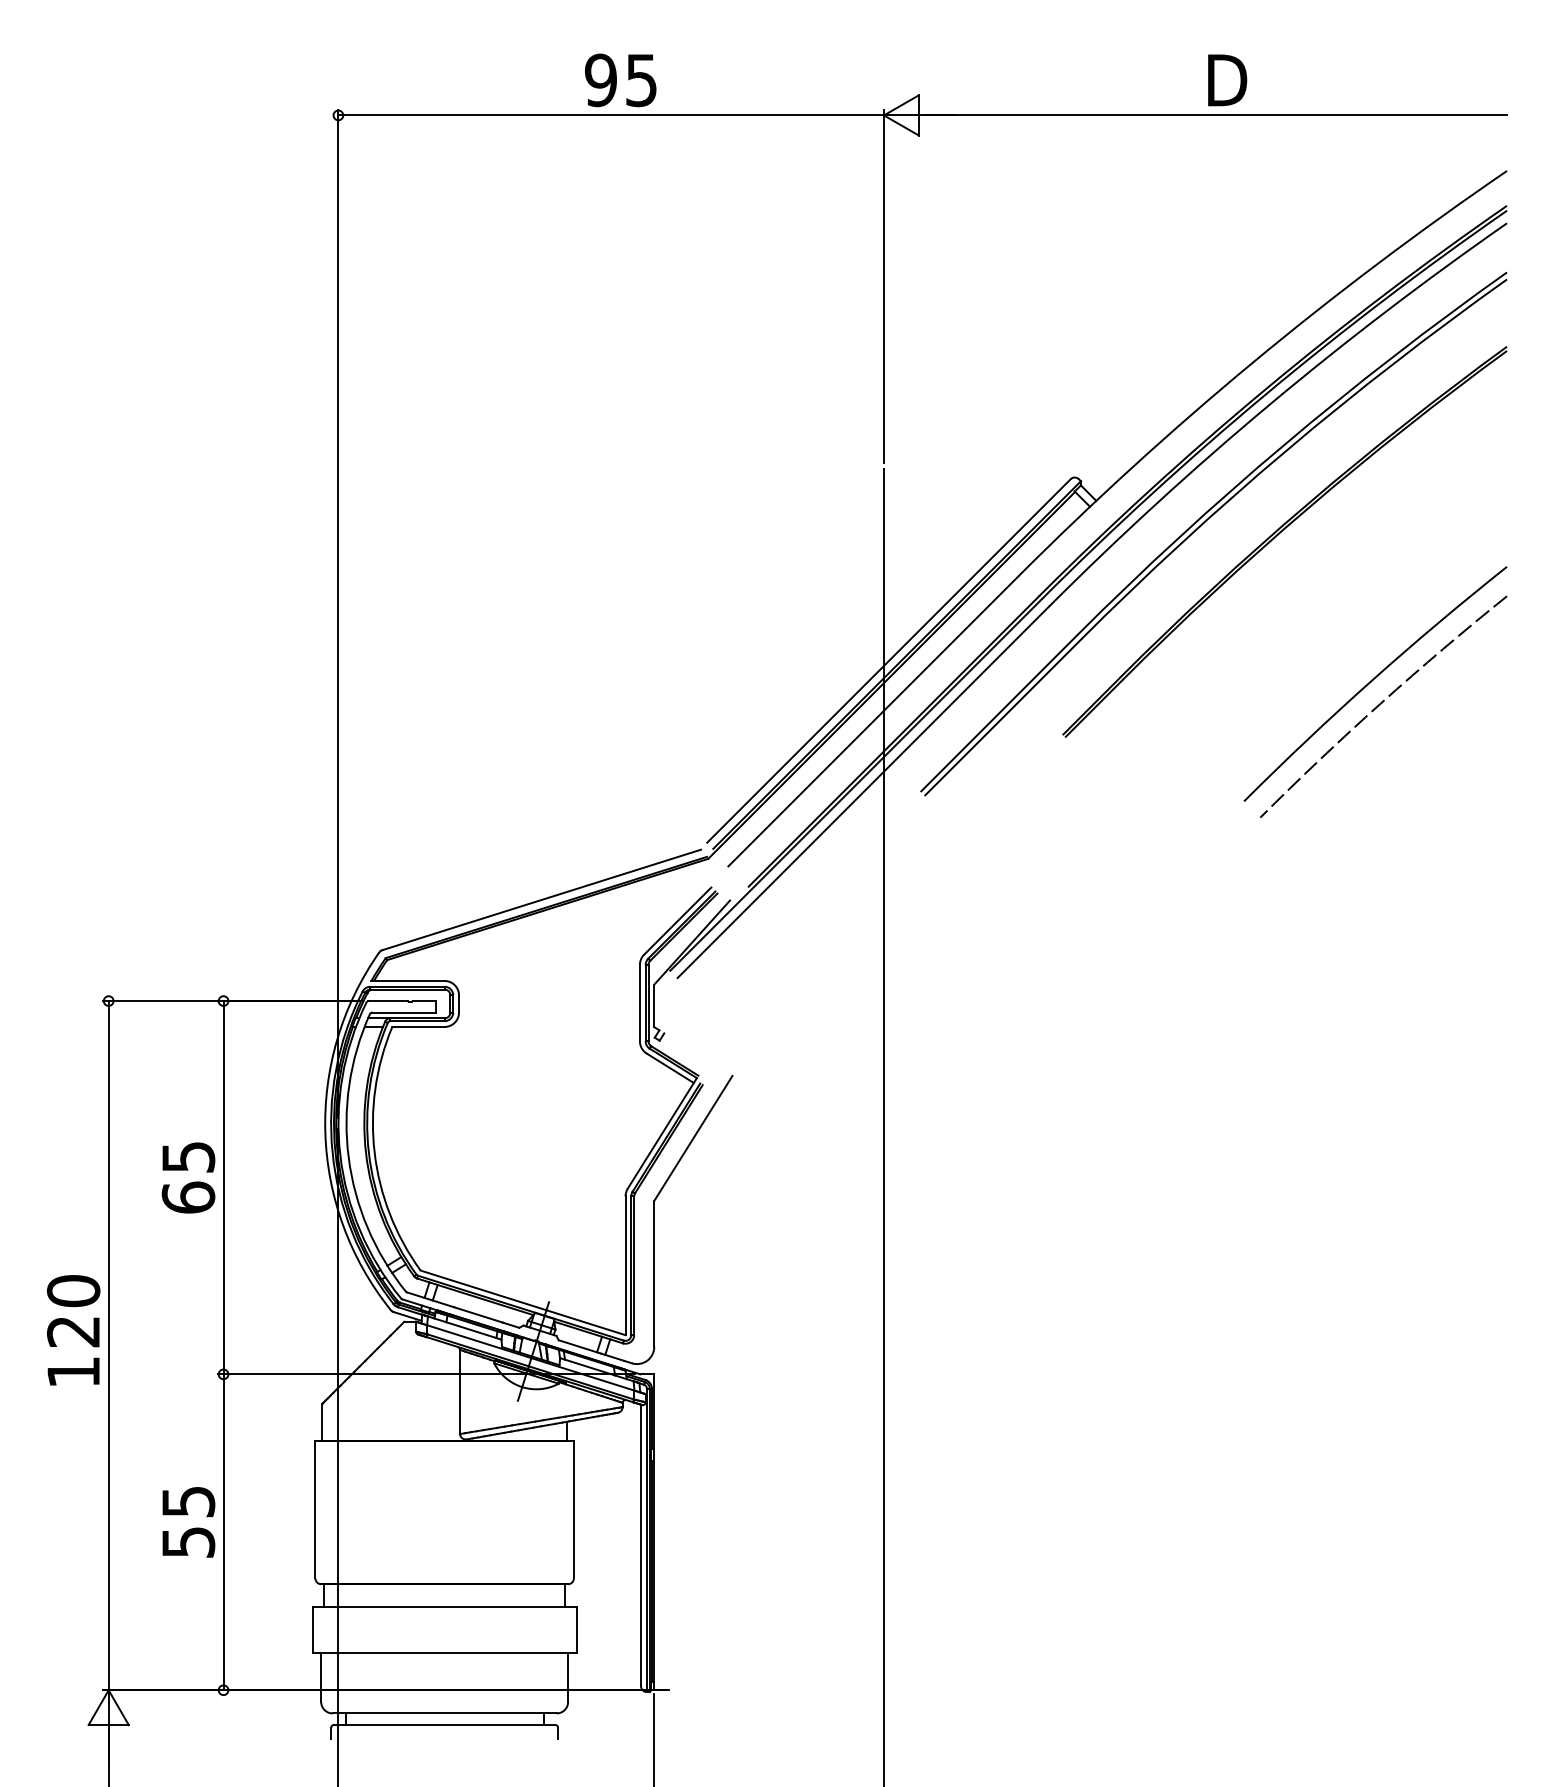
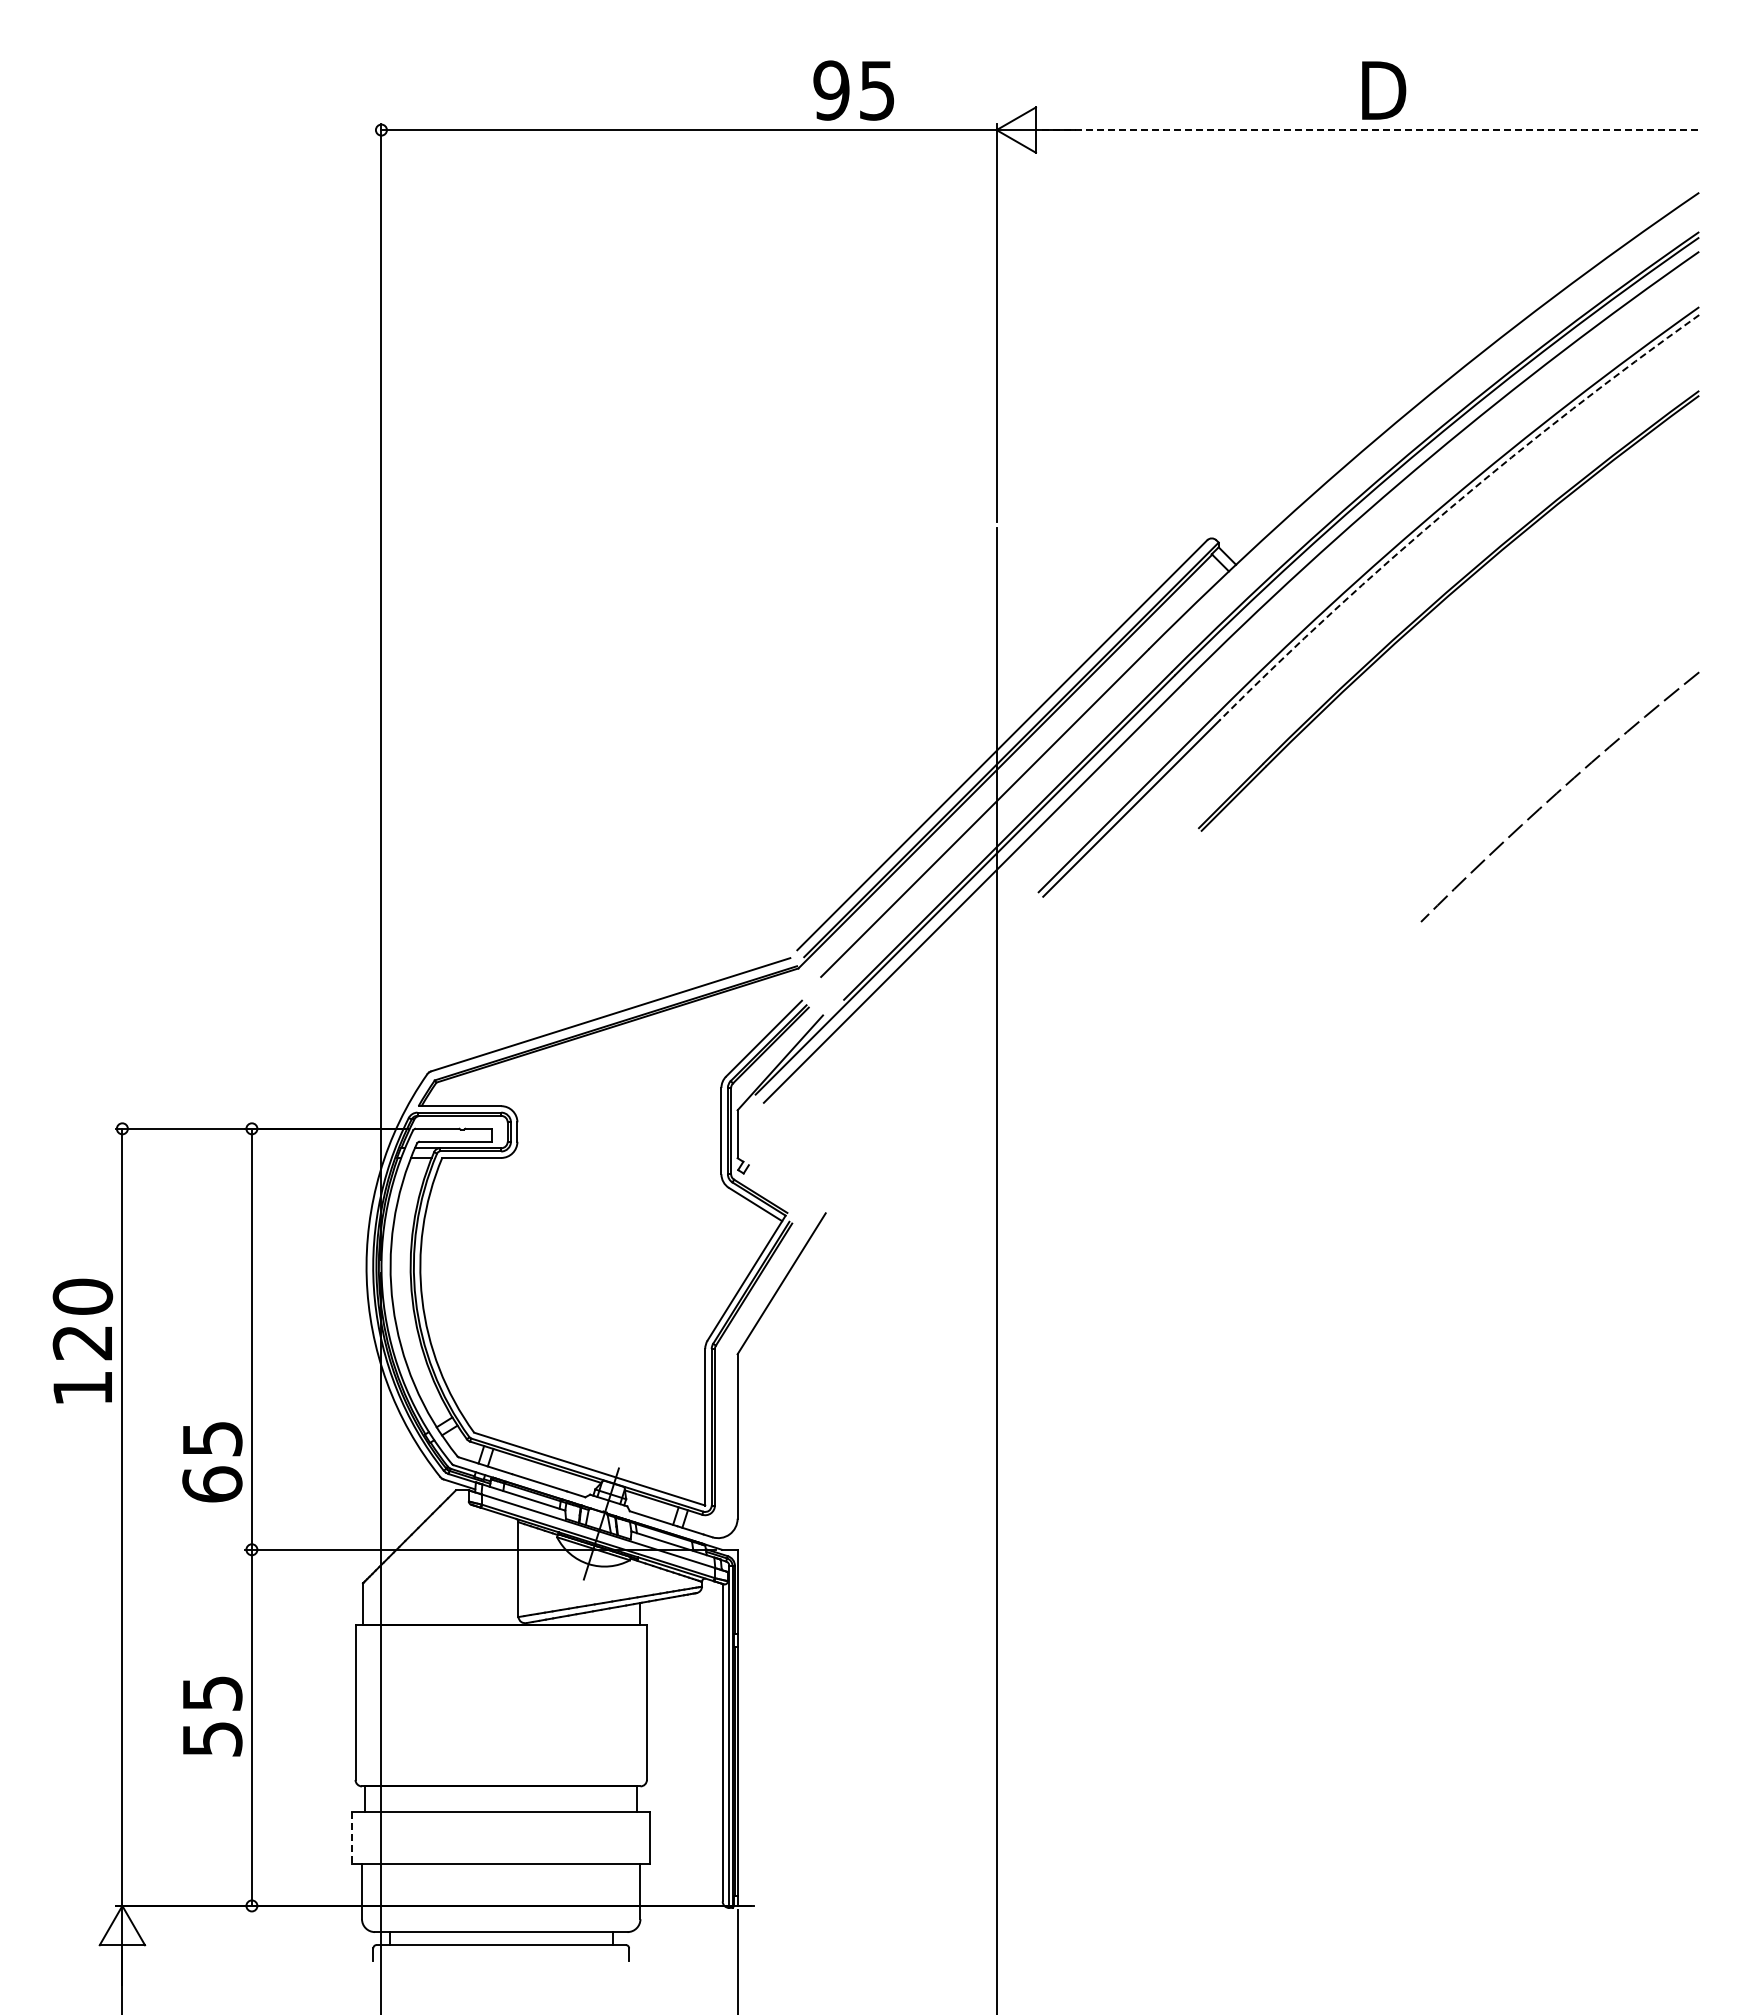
text: (620, 80) -> (853, 90), moved
line: (1215, 115) -> (1370, 130), solid -> dashed
arc: (1286, 450) -> (1450, 507), solid -> dashed
arc: (1372, 681) -> (1547, 768), removed
text: (188, 1178) -> (212, 1462), moved
text: (73, 1329) -> (82, 1340), moved
line: (312, 1630) -> (352, 1838), solid -> dashed

